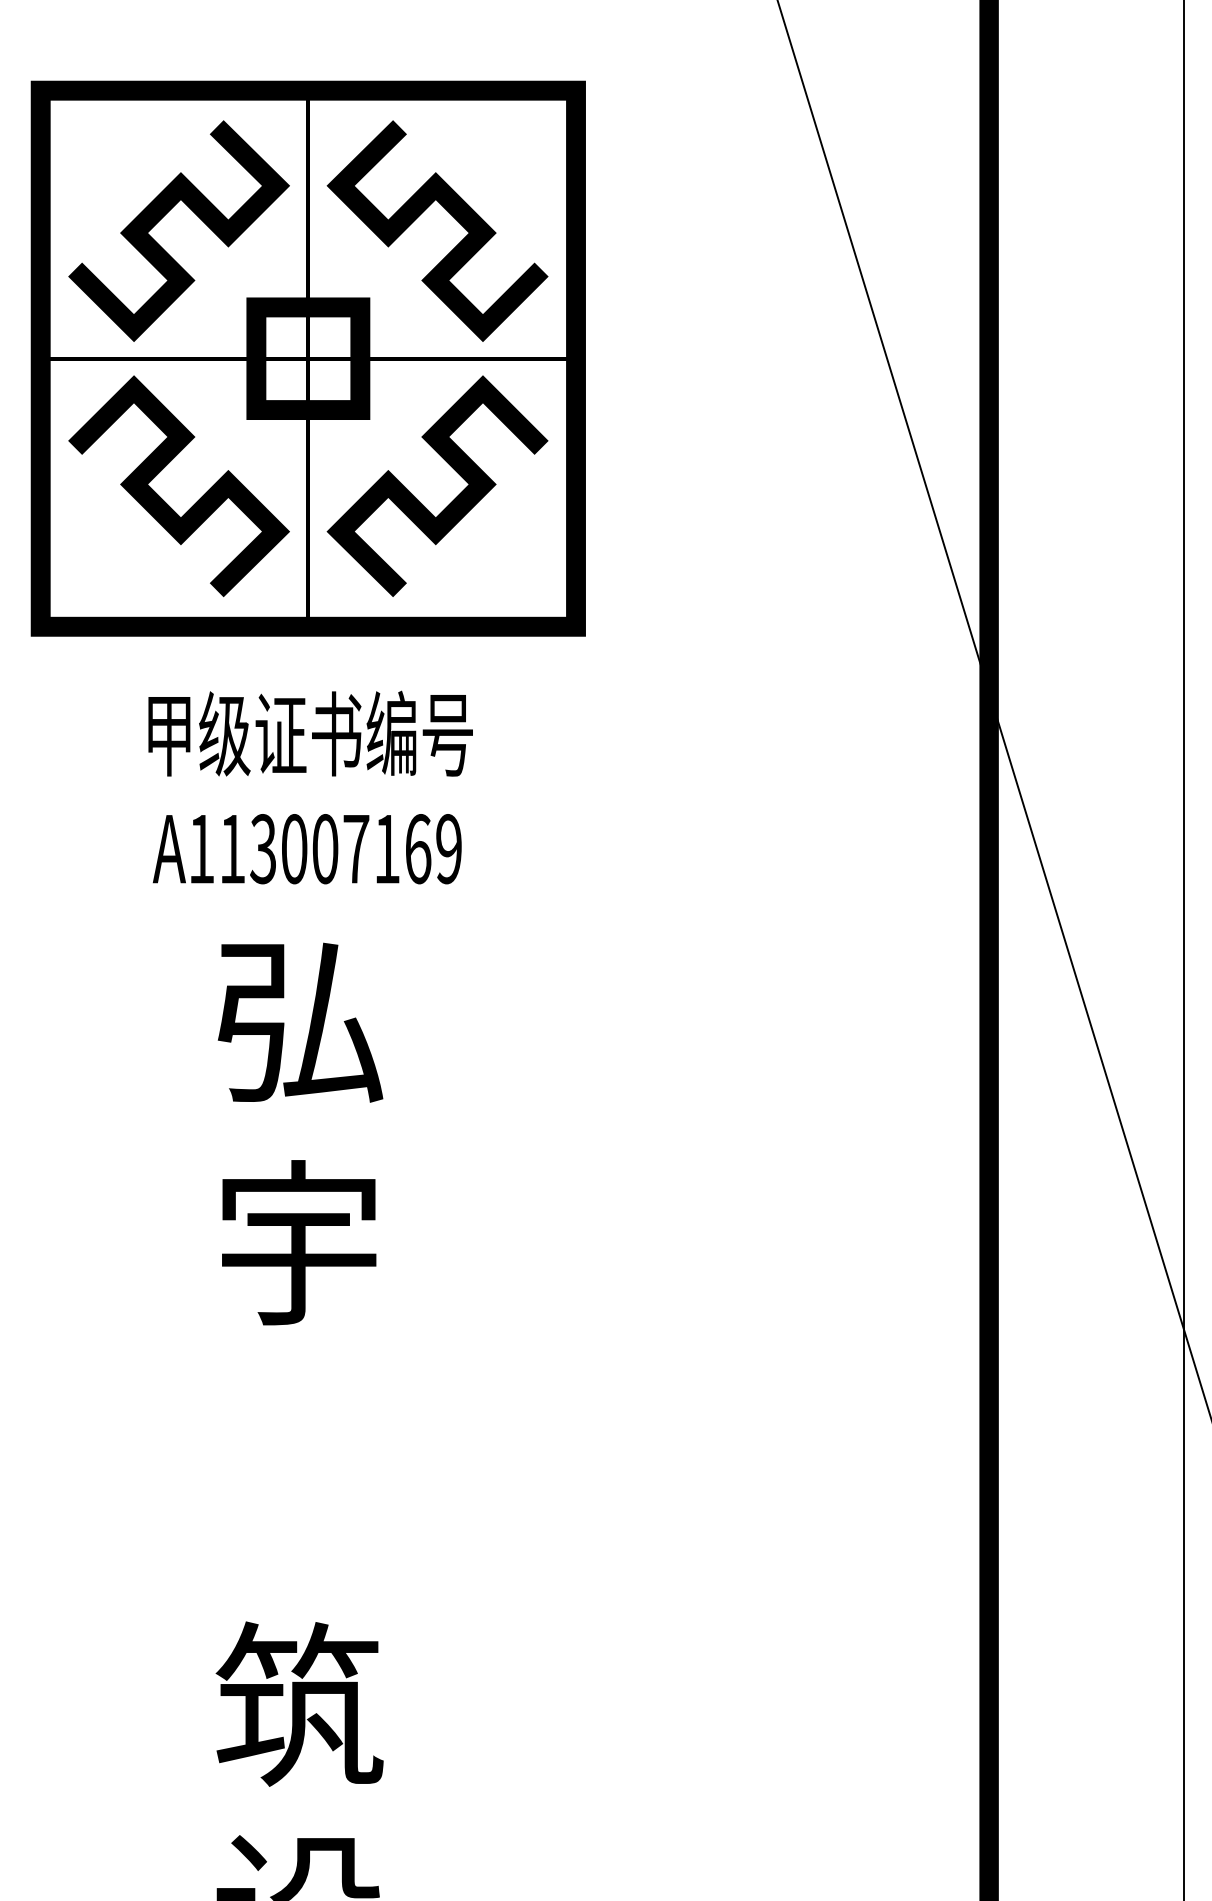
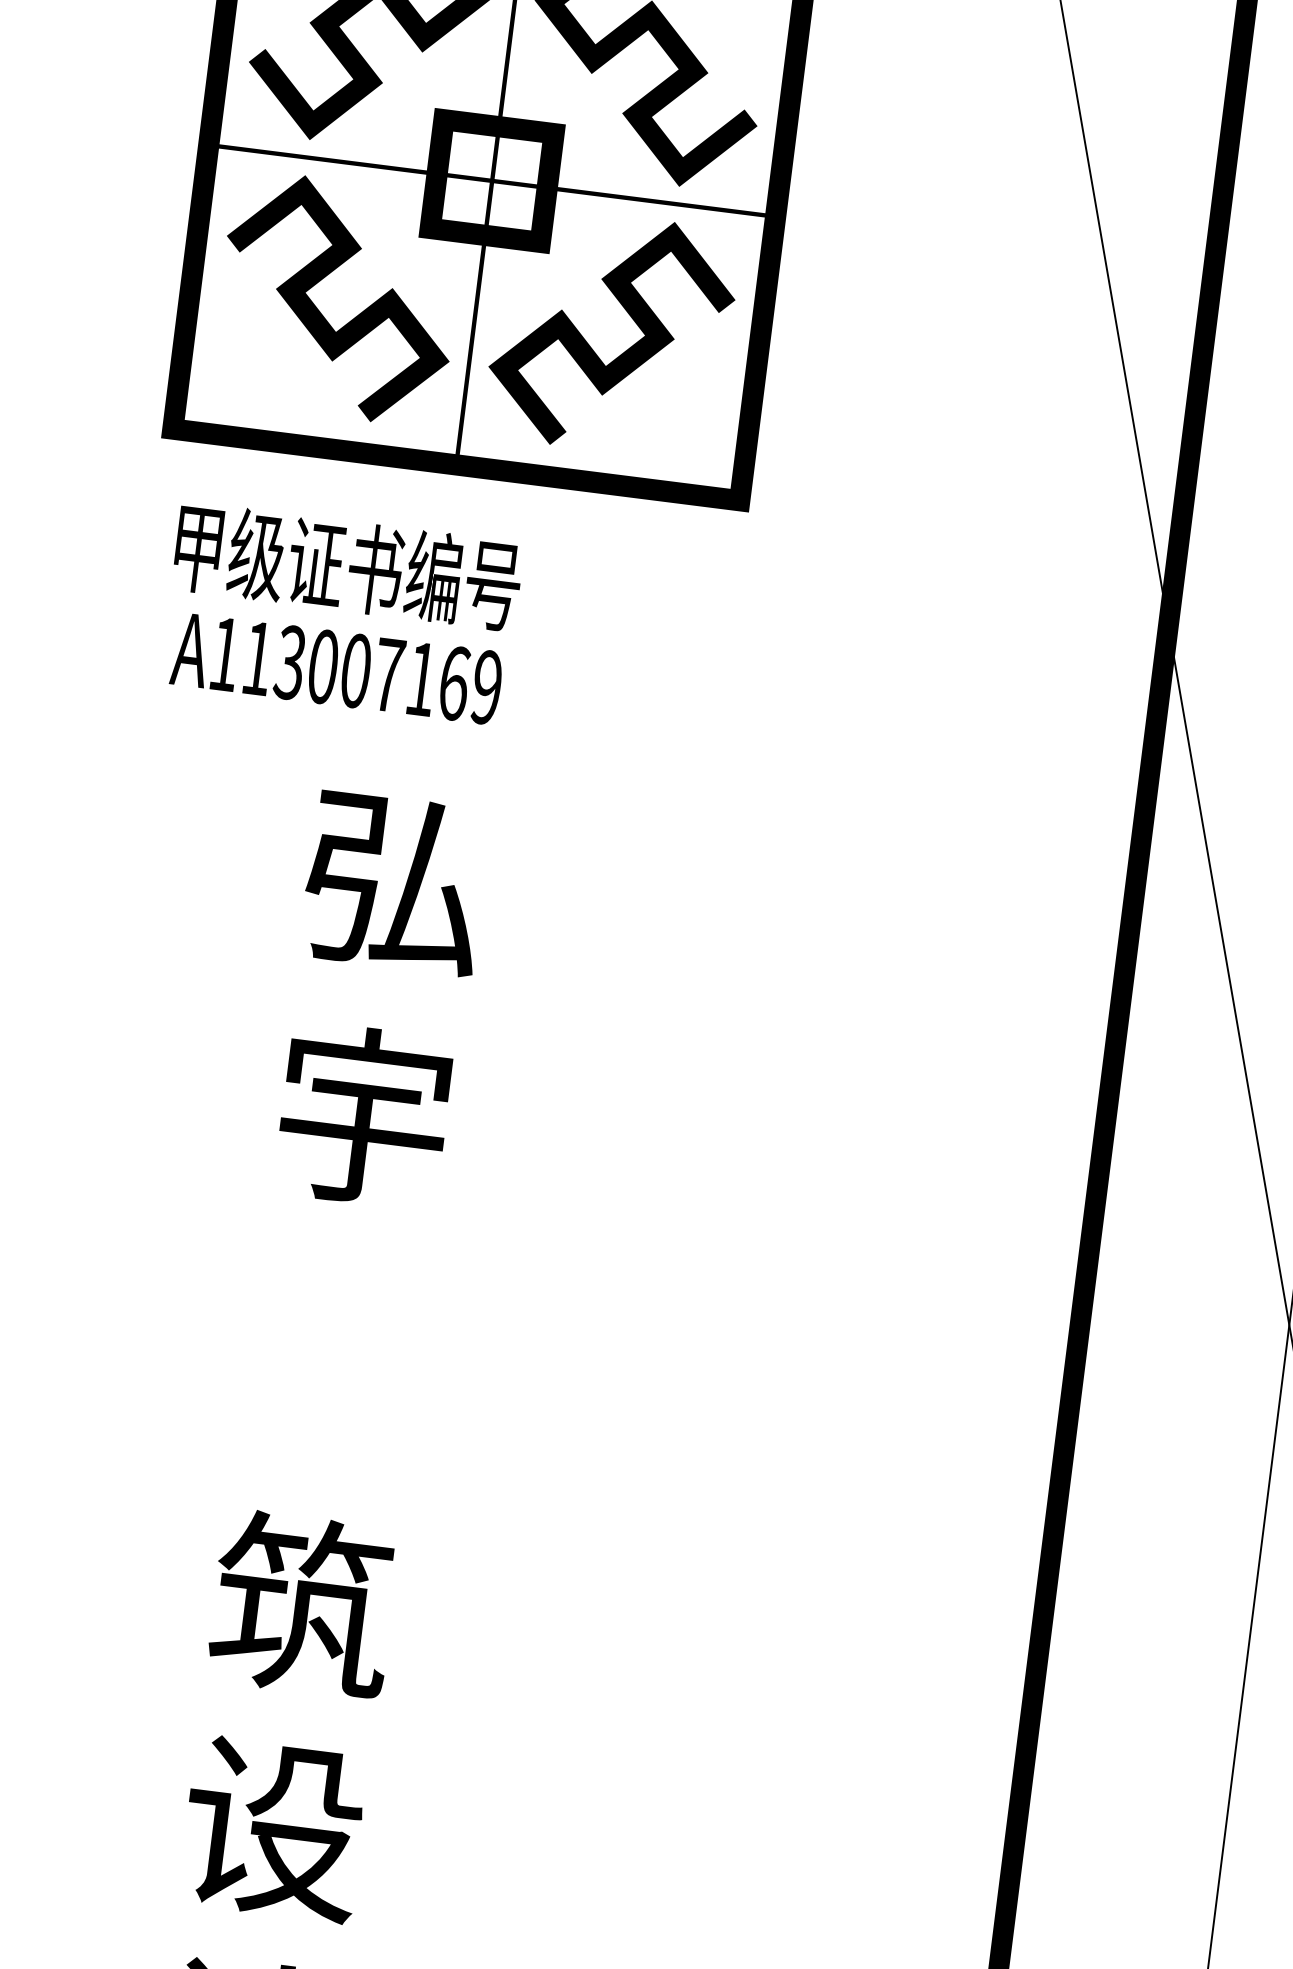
text: (310, 733) -> (347, 566), moved
text: (306, 849) -> (335, 668), moved

